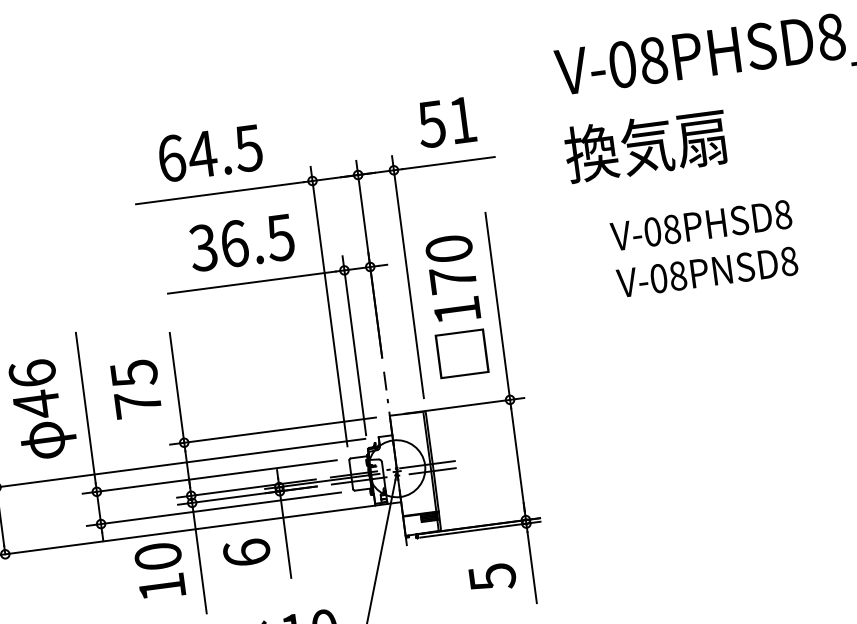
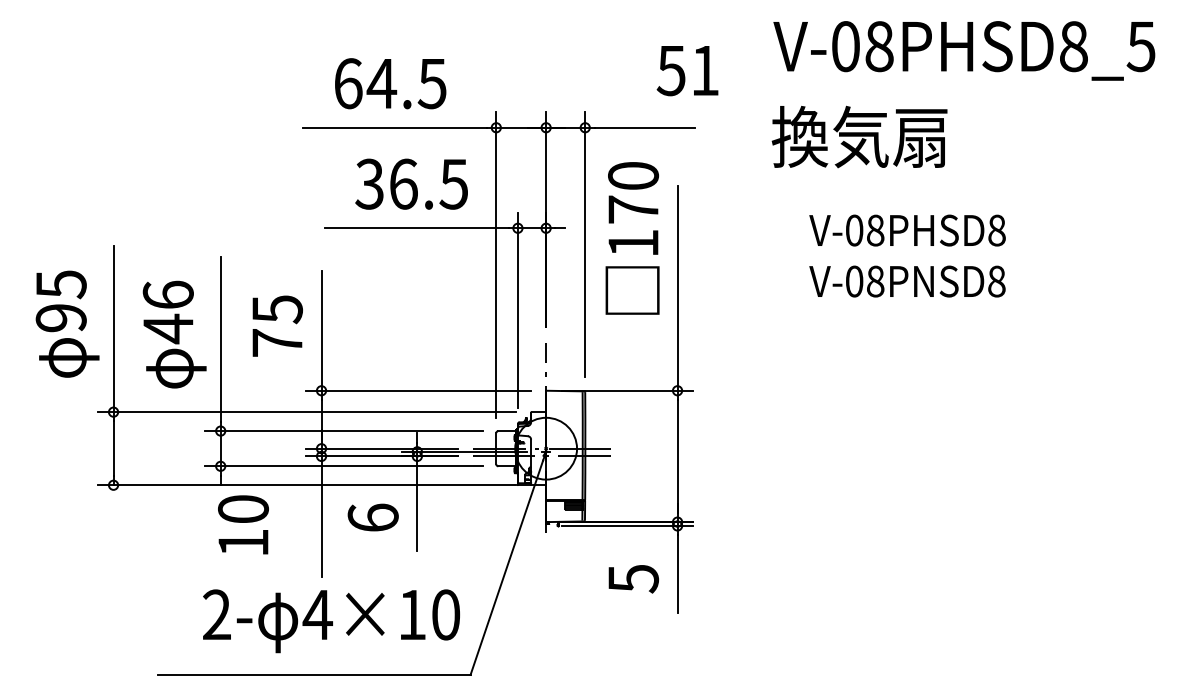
text: (446, 123) -> (687, 71), moved
text: (455, 306) -> (632, 238), moved
text: (160, 570) -> (243, 524), moved

